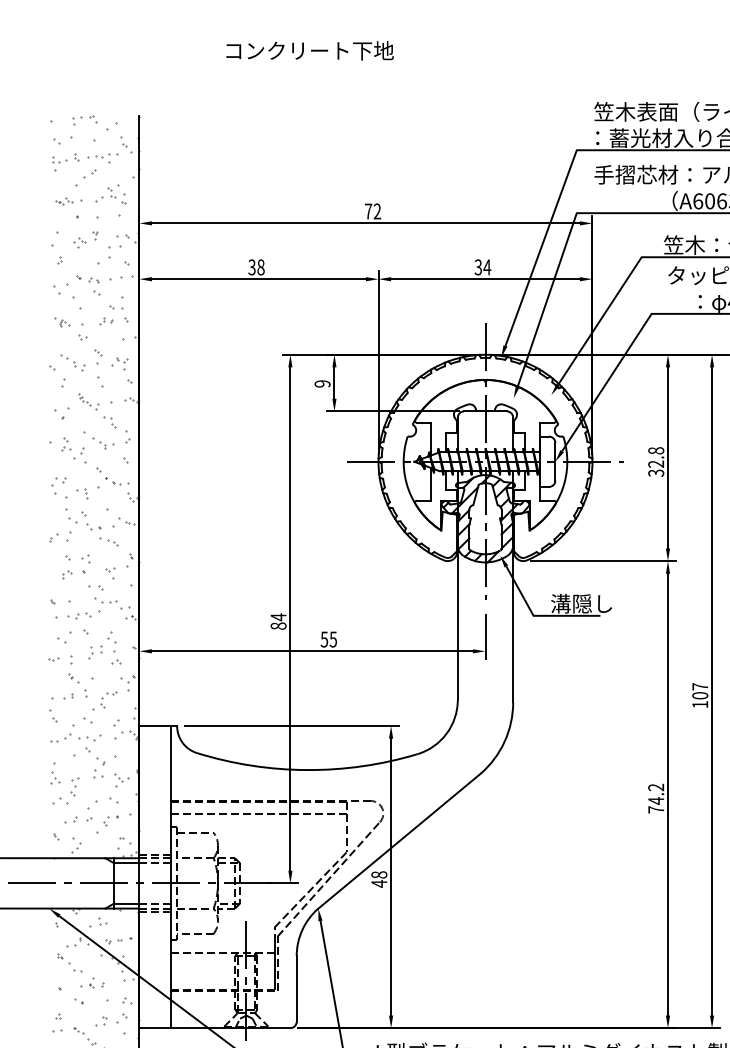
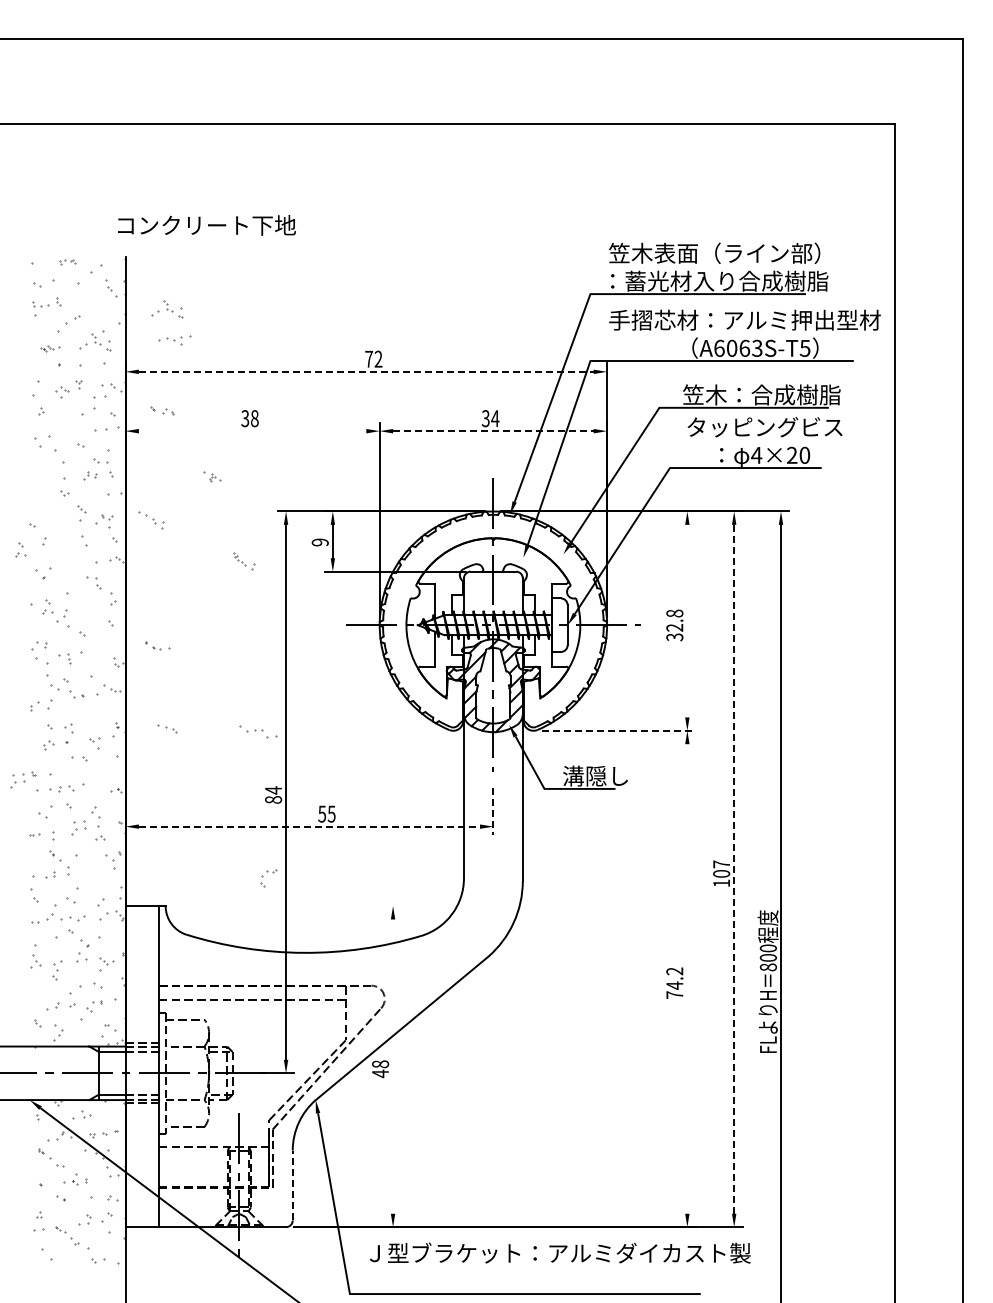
text: (309, 50) -> (206, 225), moved
part: (84, 120) -> (67, 262), size x0.6
part: (102, 158) -> (174, 340), moved
part: (178, 164) -> (167, 309), added
part: (68, 201) -> (50, 348), size x0.7
line: (366, 223) -> (366, 371), solid -> dashed
part: (88, 278) -> (162, 410), moved
line: (258, 279) -> (252, 431), removed
line: (485, 279) -> (493, 431), solid -> dashed
part: (62, 321) -> (212, 476), moved
part: (72, 363) -> (151, 520), moved
part: (40, 390) -> (20, 549), added
part: (89, 401) -> (244, 561), moved
part: (103, 443) -> (87, 605), removed
line: (668, 457) -> (687, 620), removed
part: (116, 480) -> (157, 645), moved
part: (109, 541) -> (167, 728), moved
line: (603, 560) -> (618, 730), solid -> dashed
part: (112, 603) -> (258, 731), moved
part: (37, 607) -> (17, 780), added
line: (485, 637) -> (493, 811), solid -> dashed
line: (312, 651) -> (309, 826), solid -> dashed
line: (712, 691) -> (734, 869), solid -> dashed
part: (108, 700) -> (268, 878), moved
line: (291, 726) -> (287, 906), removed
line: (668, 794) -> (687, 978), removed
part: (60, 800) -> (41, 985), removed
line: (391, 876) -> (393, 1066), removed
line: (296, 988) -> (292, 1185), solid -> dashed

